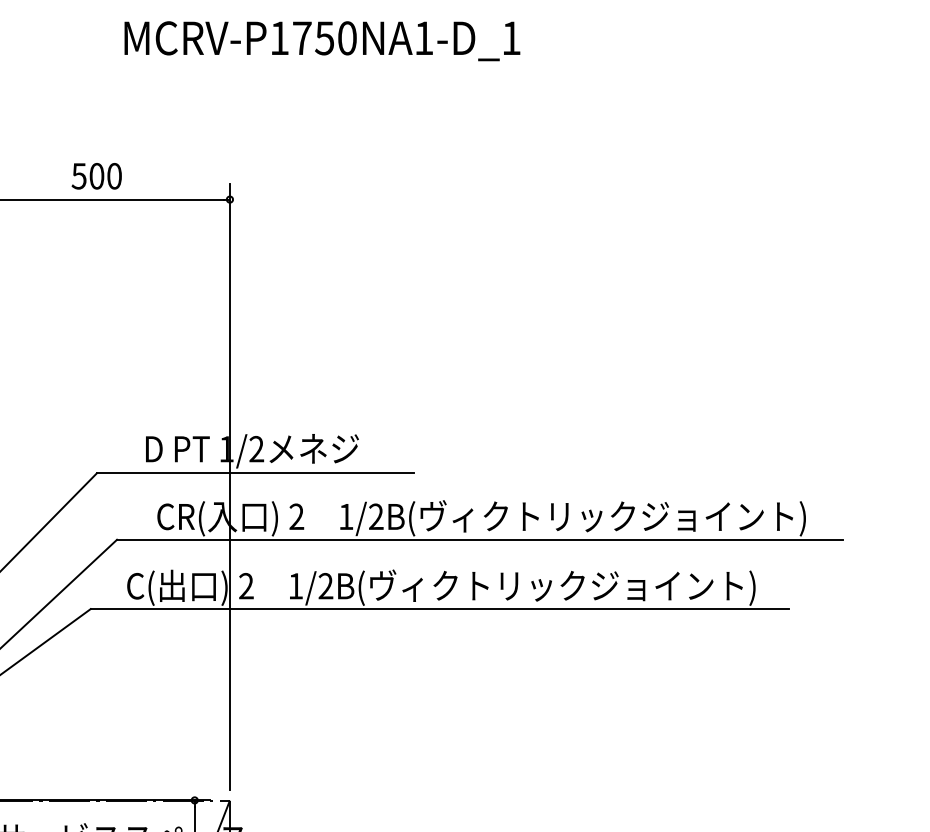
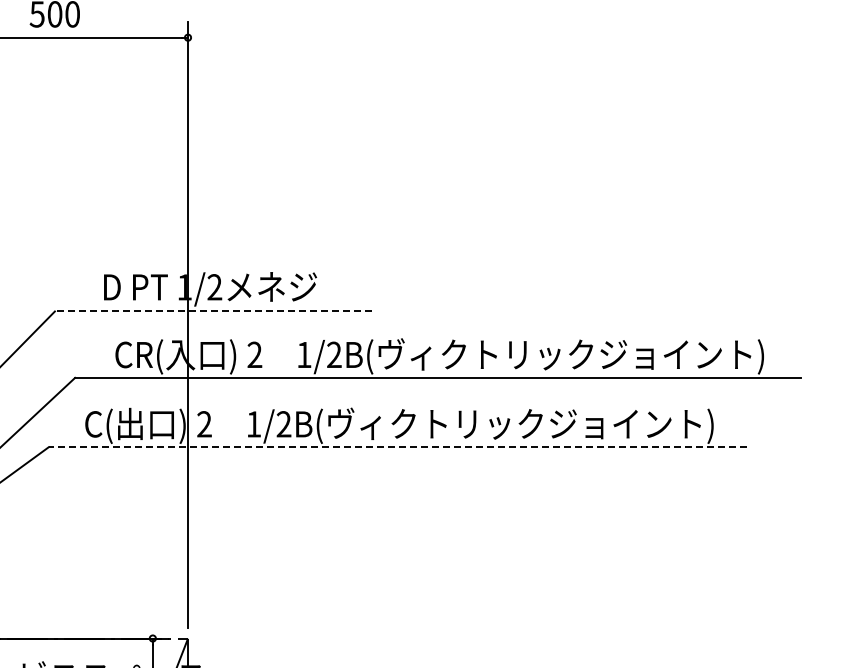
line: (254, 473) -> (212, 311), solid -> dashed
line: (439, 609) -> (397, 447), solid -> dashed

